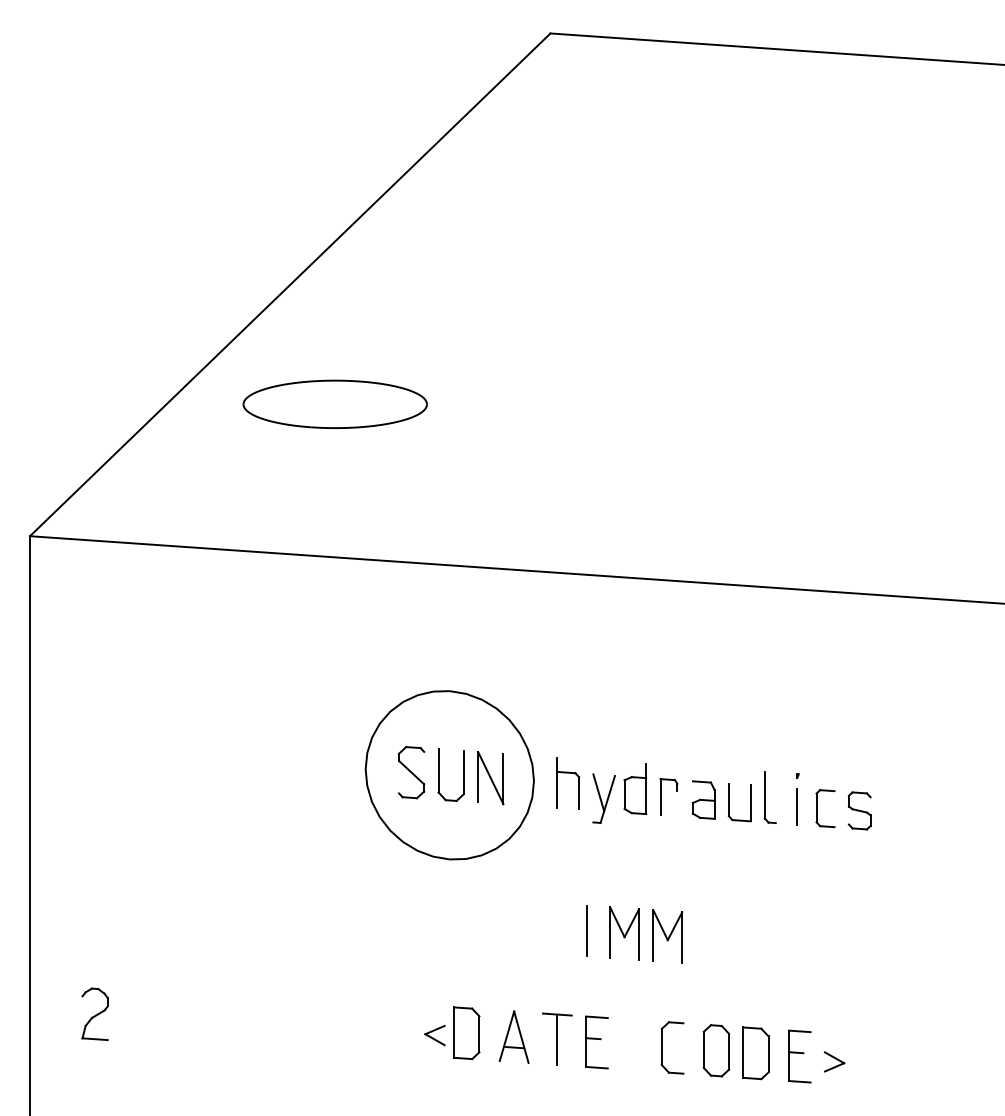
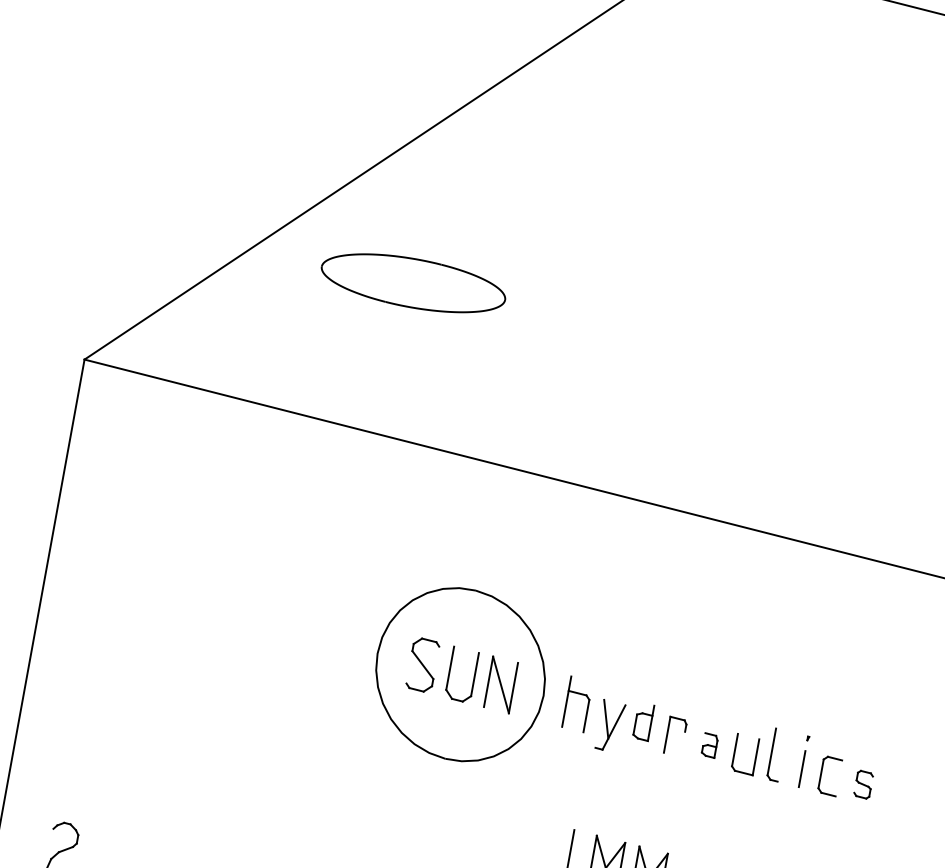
part: (635, 788) -> (643, 721), size x0.7
part: (703, 799) -> (709, 744), size x0.6
part: (859, 810) -> (863, 784), size x0.7

